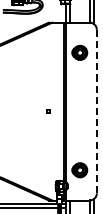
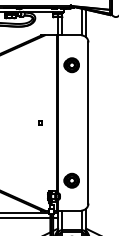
line: (96, 112) -> (88, 123), dashed -> solid

